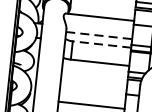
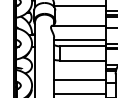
line: (98, 35) -> (79, 39), dashed -> solid
line: (101, 44) -> (82, 46), dashed -> solid
line: (93, 86) -> (79, 79), added

